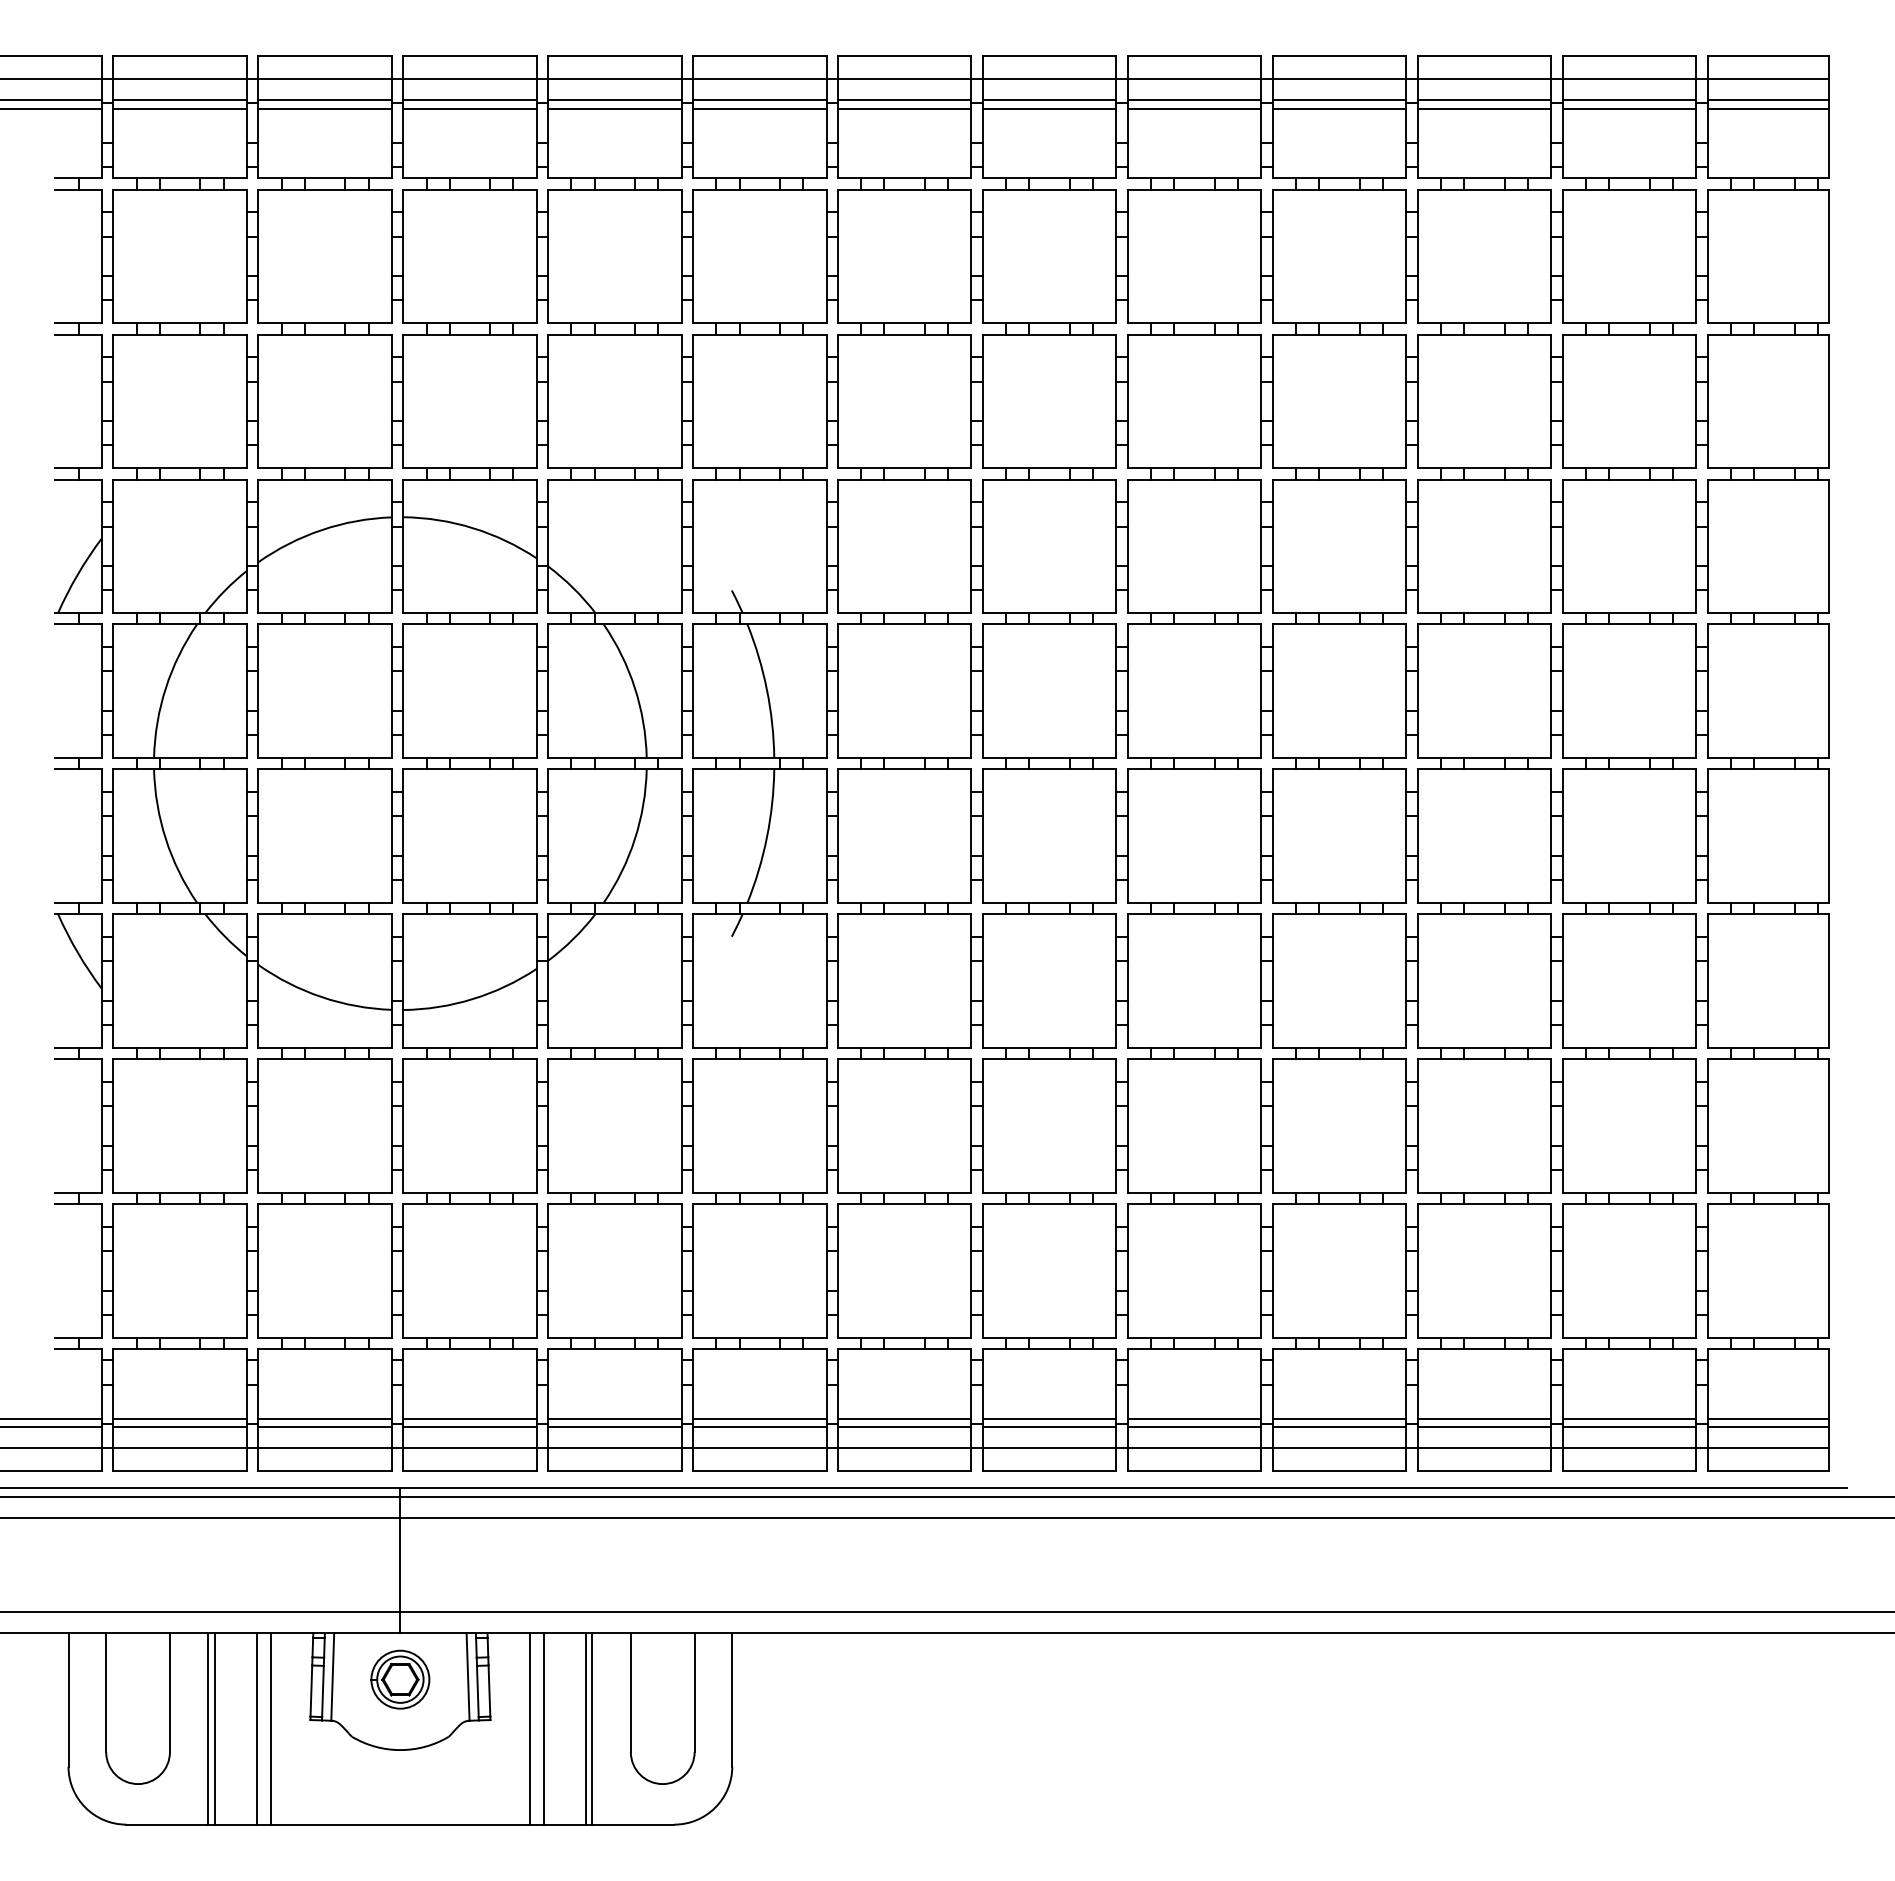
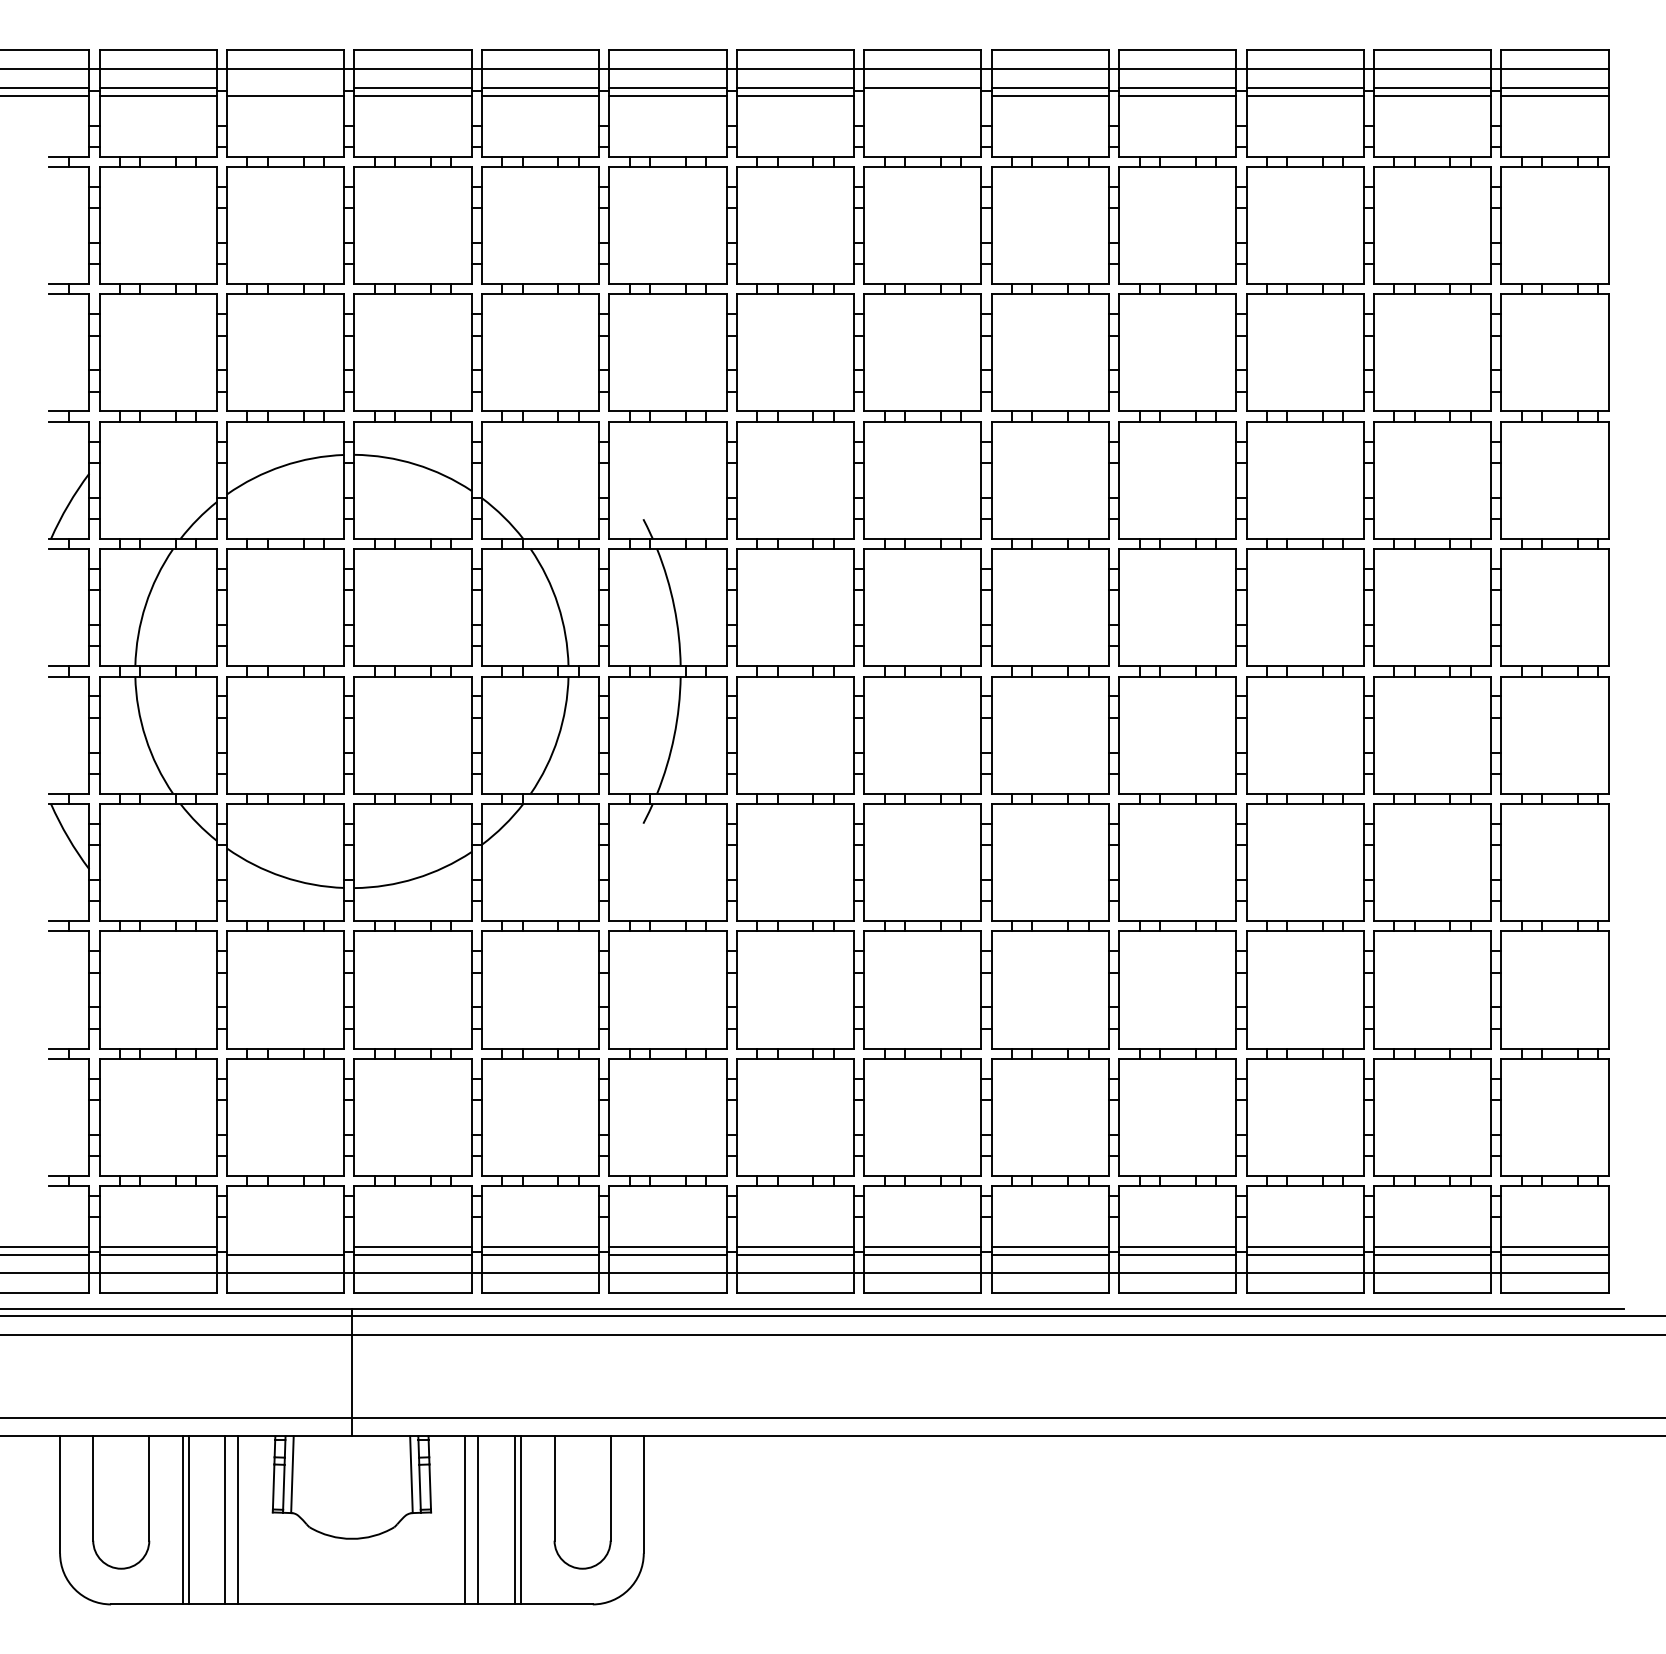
line: (324, 99) -> (285, 87), removed
line: (1049, 108) -> (922, 95), removed
line: (324, 1418) -> (285, 1247), removed
part: (400, 1679) -> (352, 1476), removed

